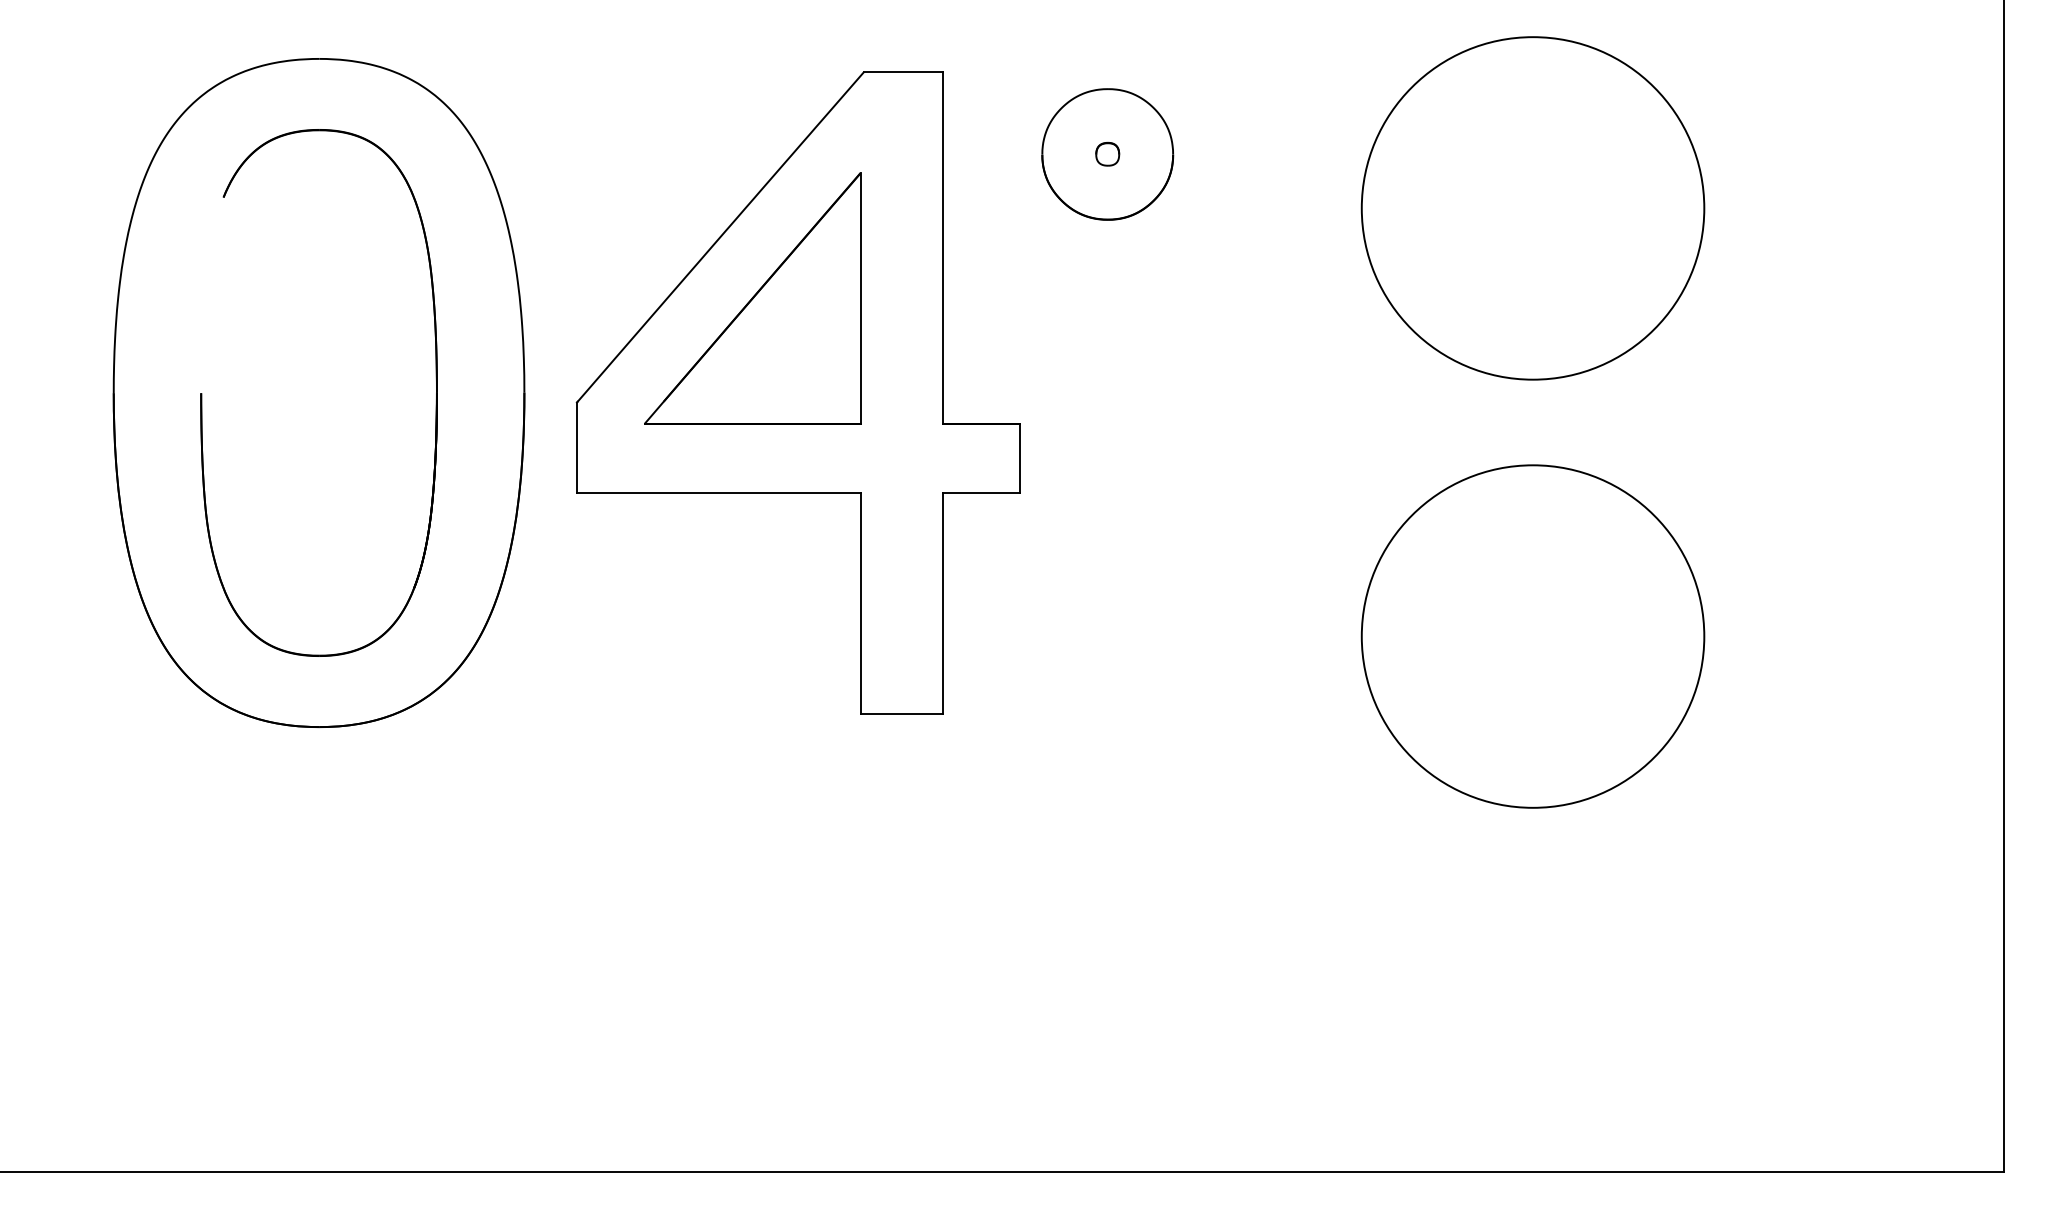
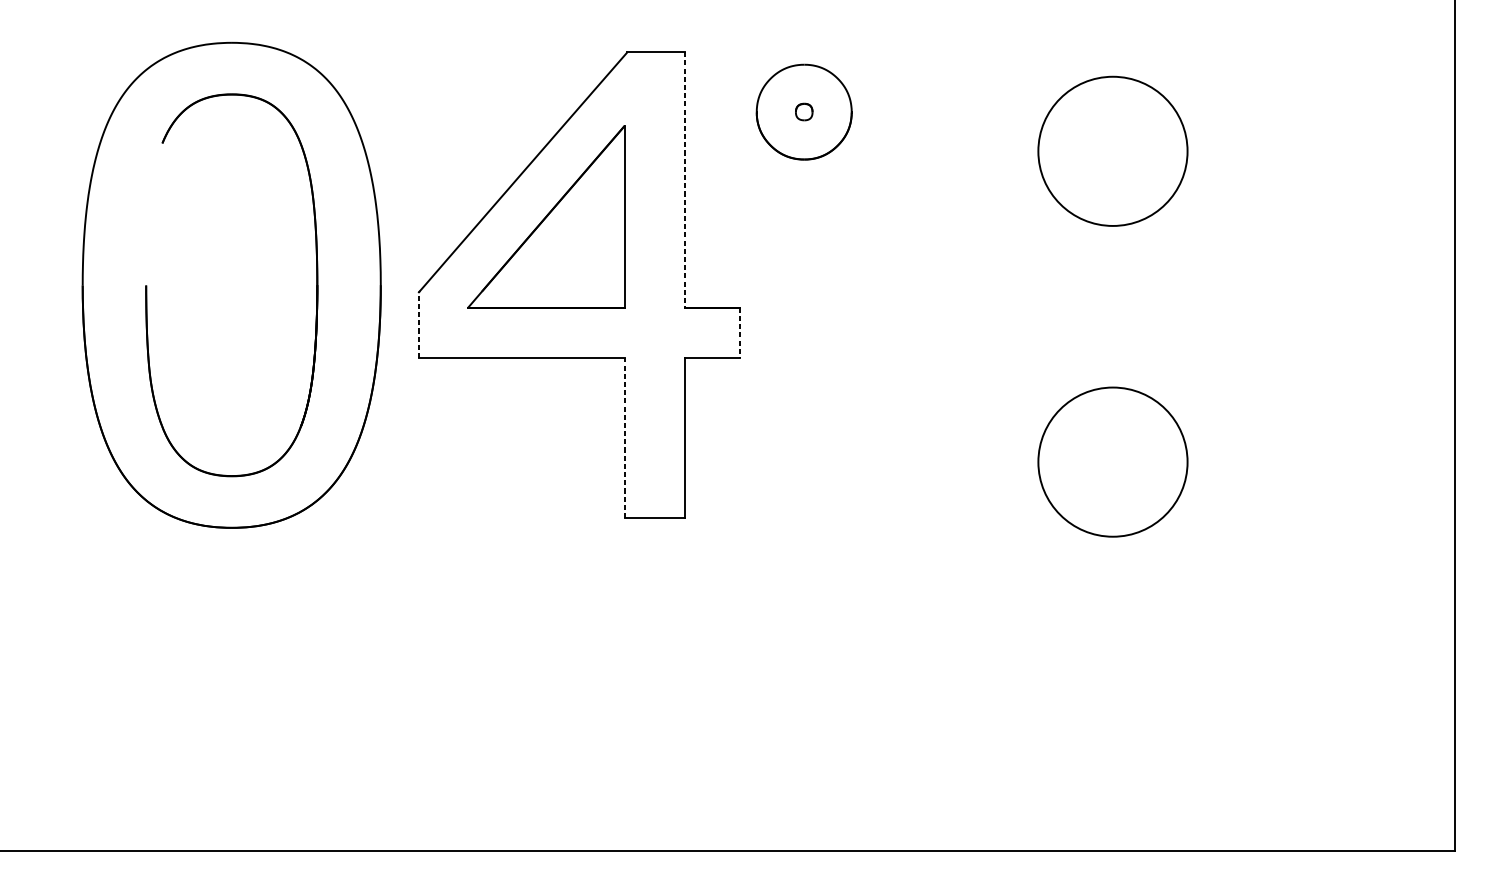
circle: (1532, 208) -> (1112, 151), size x0.6
line: (943, 248) -> (685, 180), solid -> dashed
line: (576, 447) -> (418, 324), solid -> dashed
line: (1019, 458) -> (740, 332), solid -> dashed
line: (860, 602) -> (624, 437), solid -> dashed
circle: (1532, 636) -> (1112, 462), size x0.6

